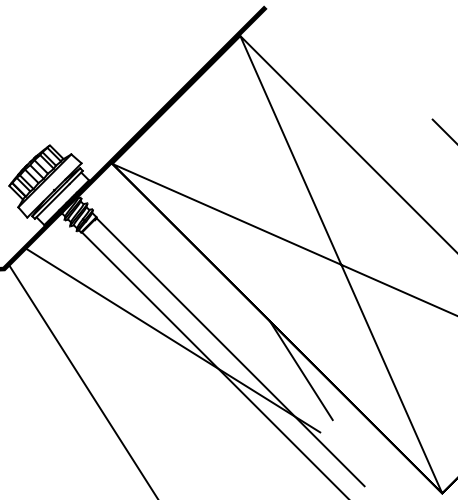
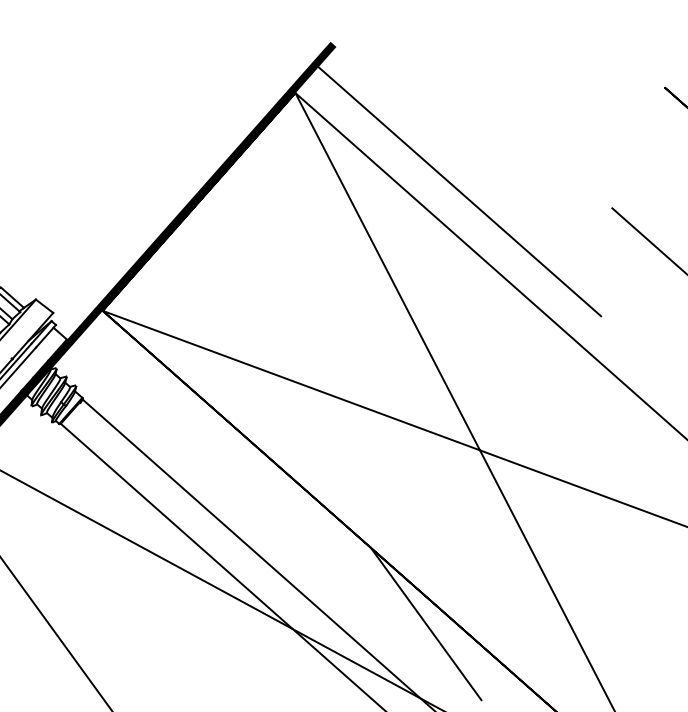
line: (338, 103) -> (459, 191), added

